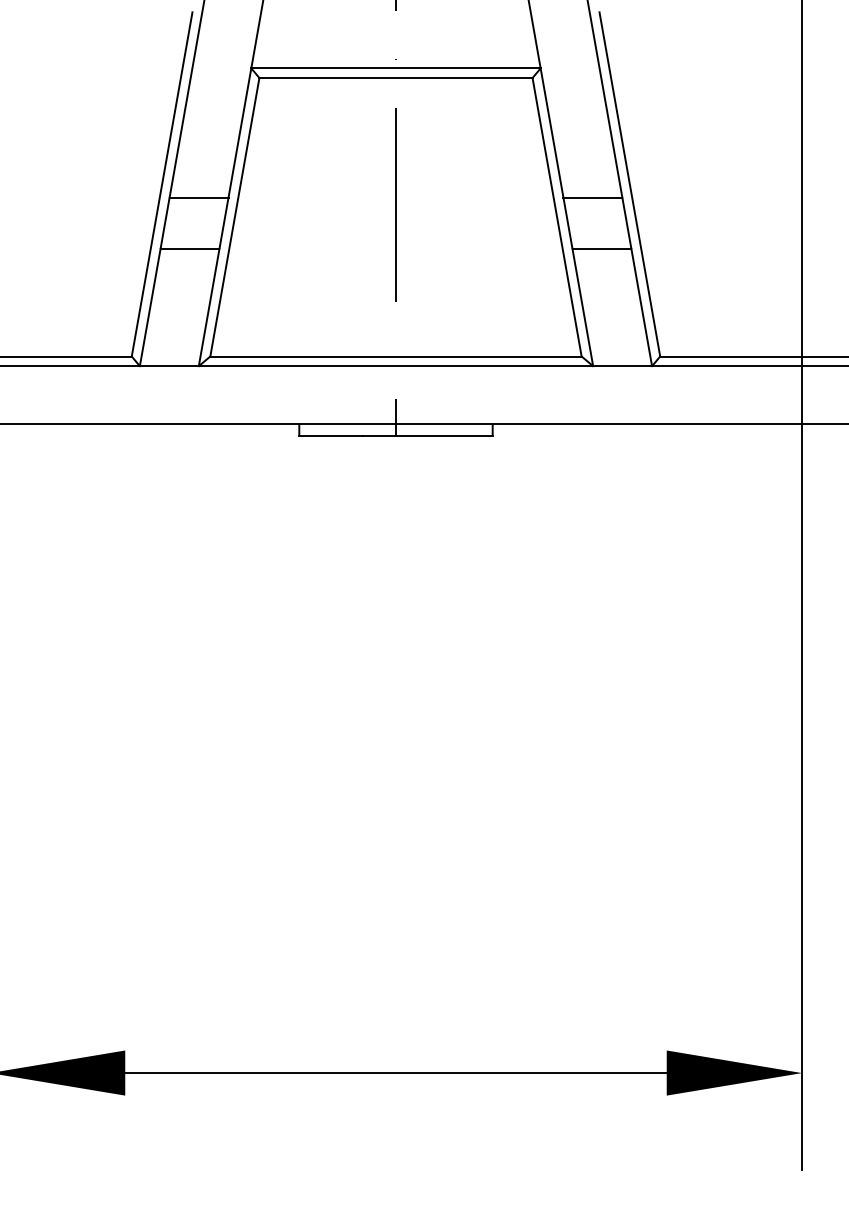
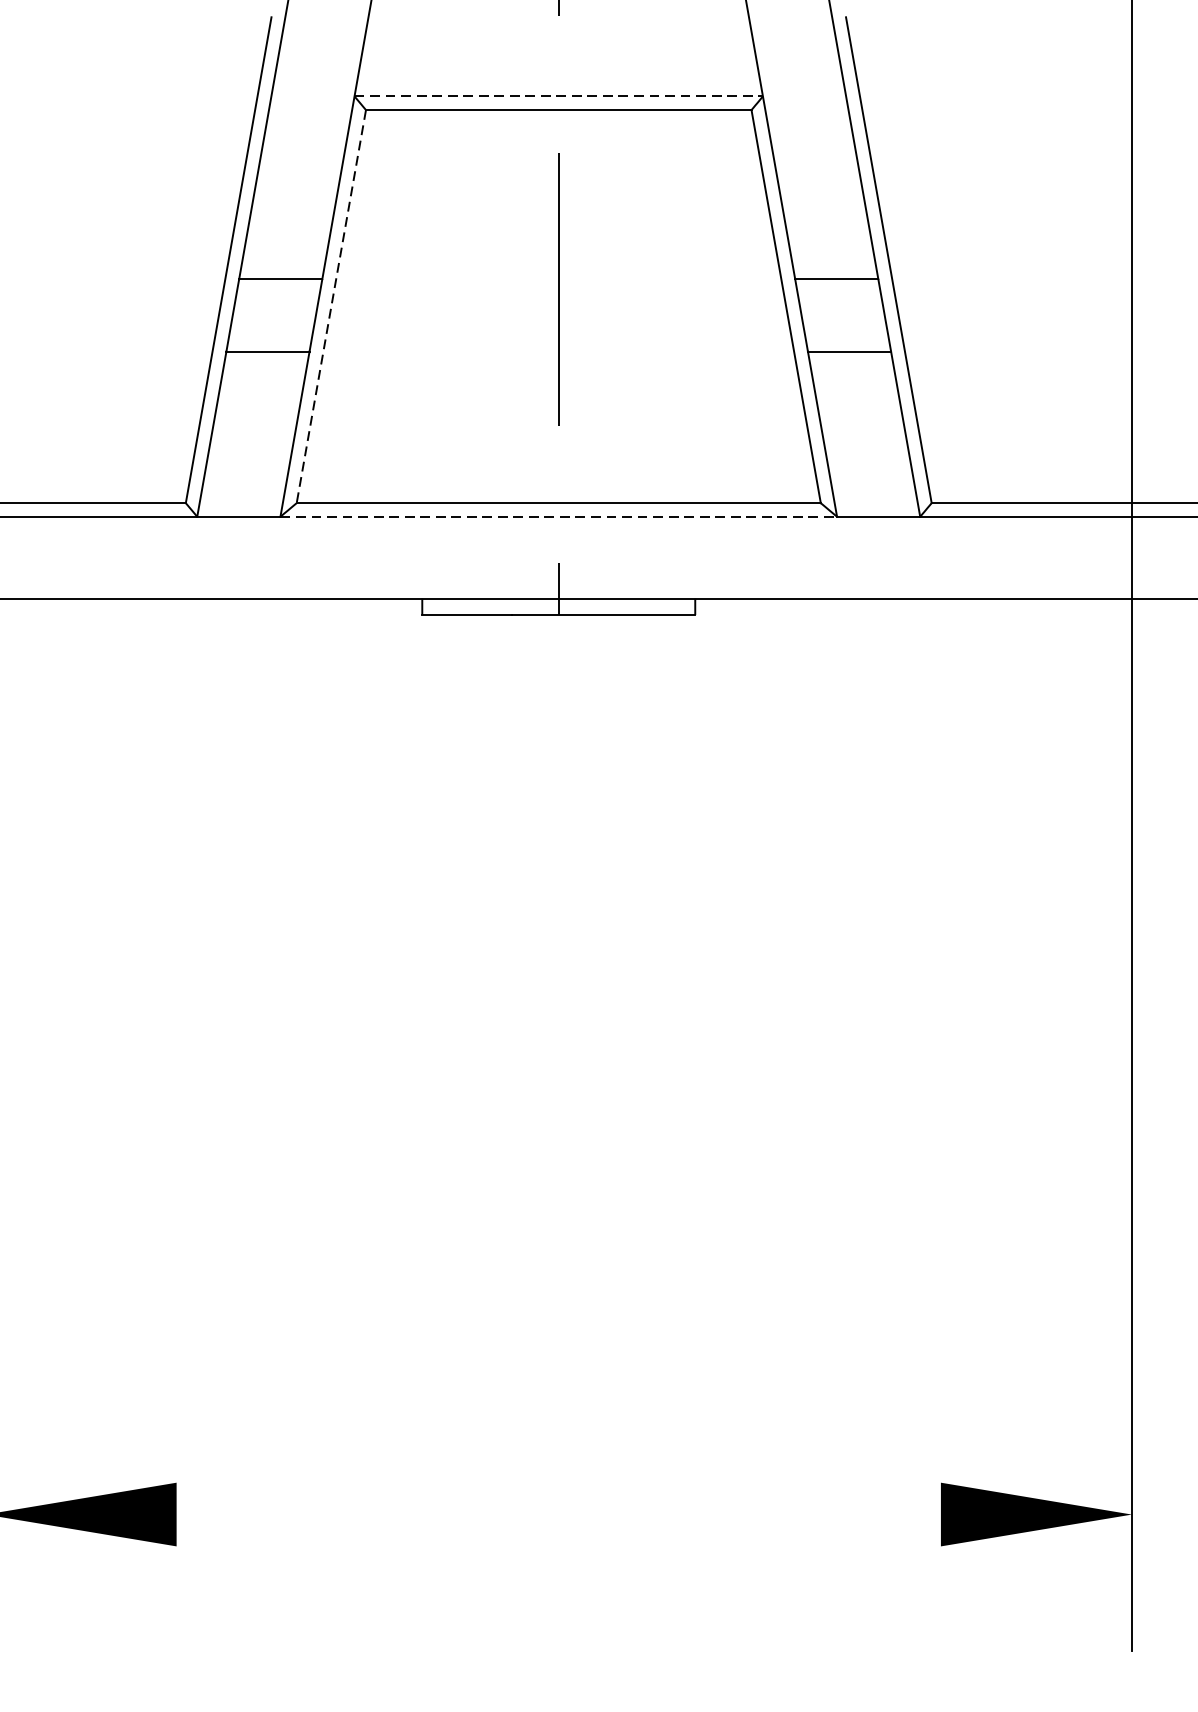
line: (395, 68) -> (558, 96), solid -> dashed
line: (234, 217) -> (330, 306), solid -> dashed
line: (396, 366) -> (559, 517), solid -> dashed
line: (395, 1073) -> (558, 1515), removed

